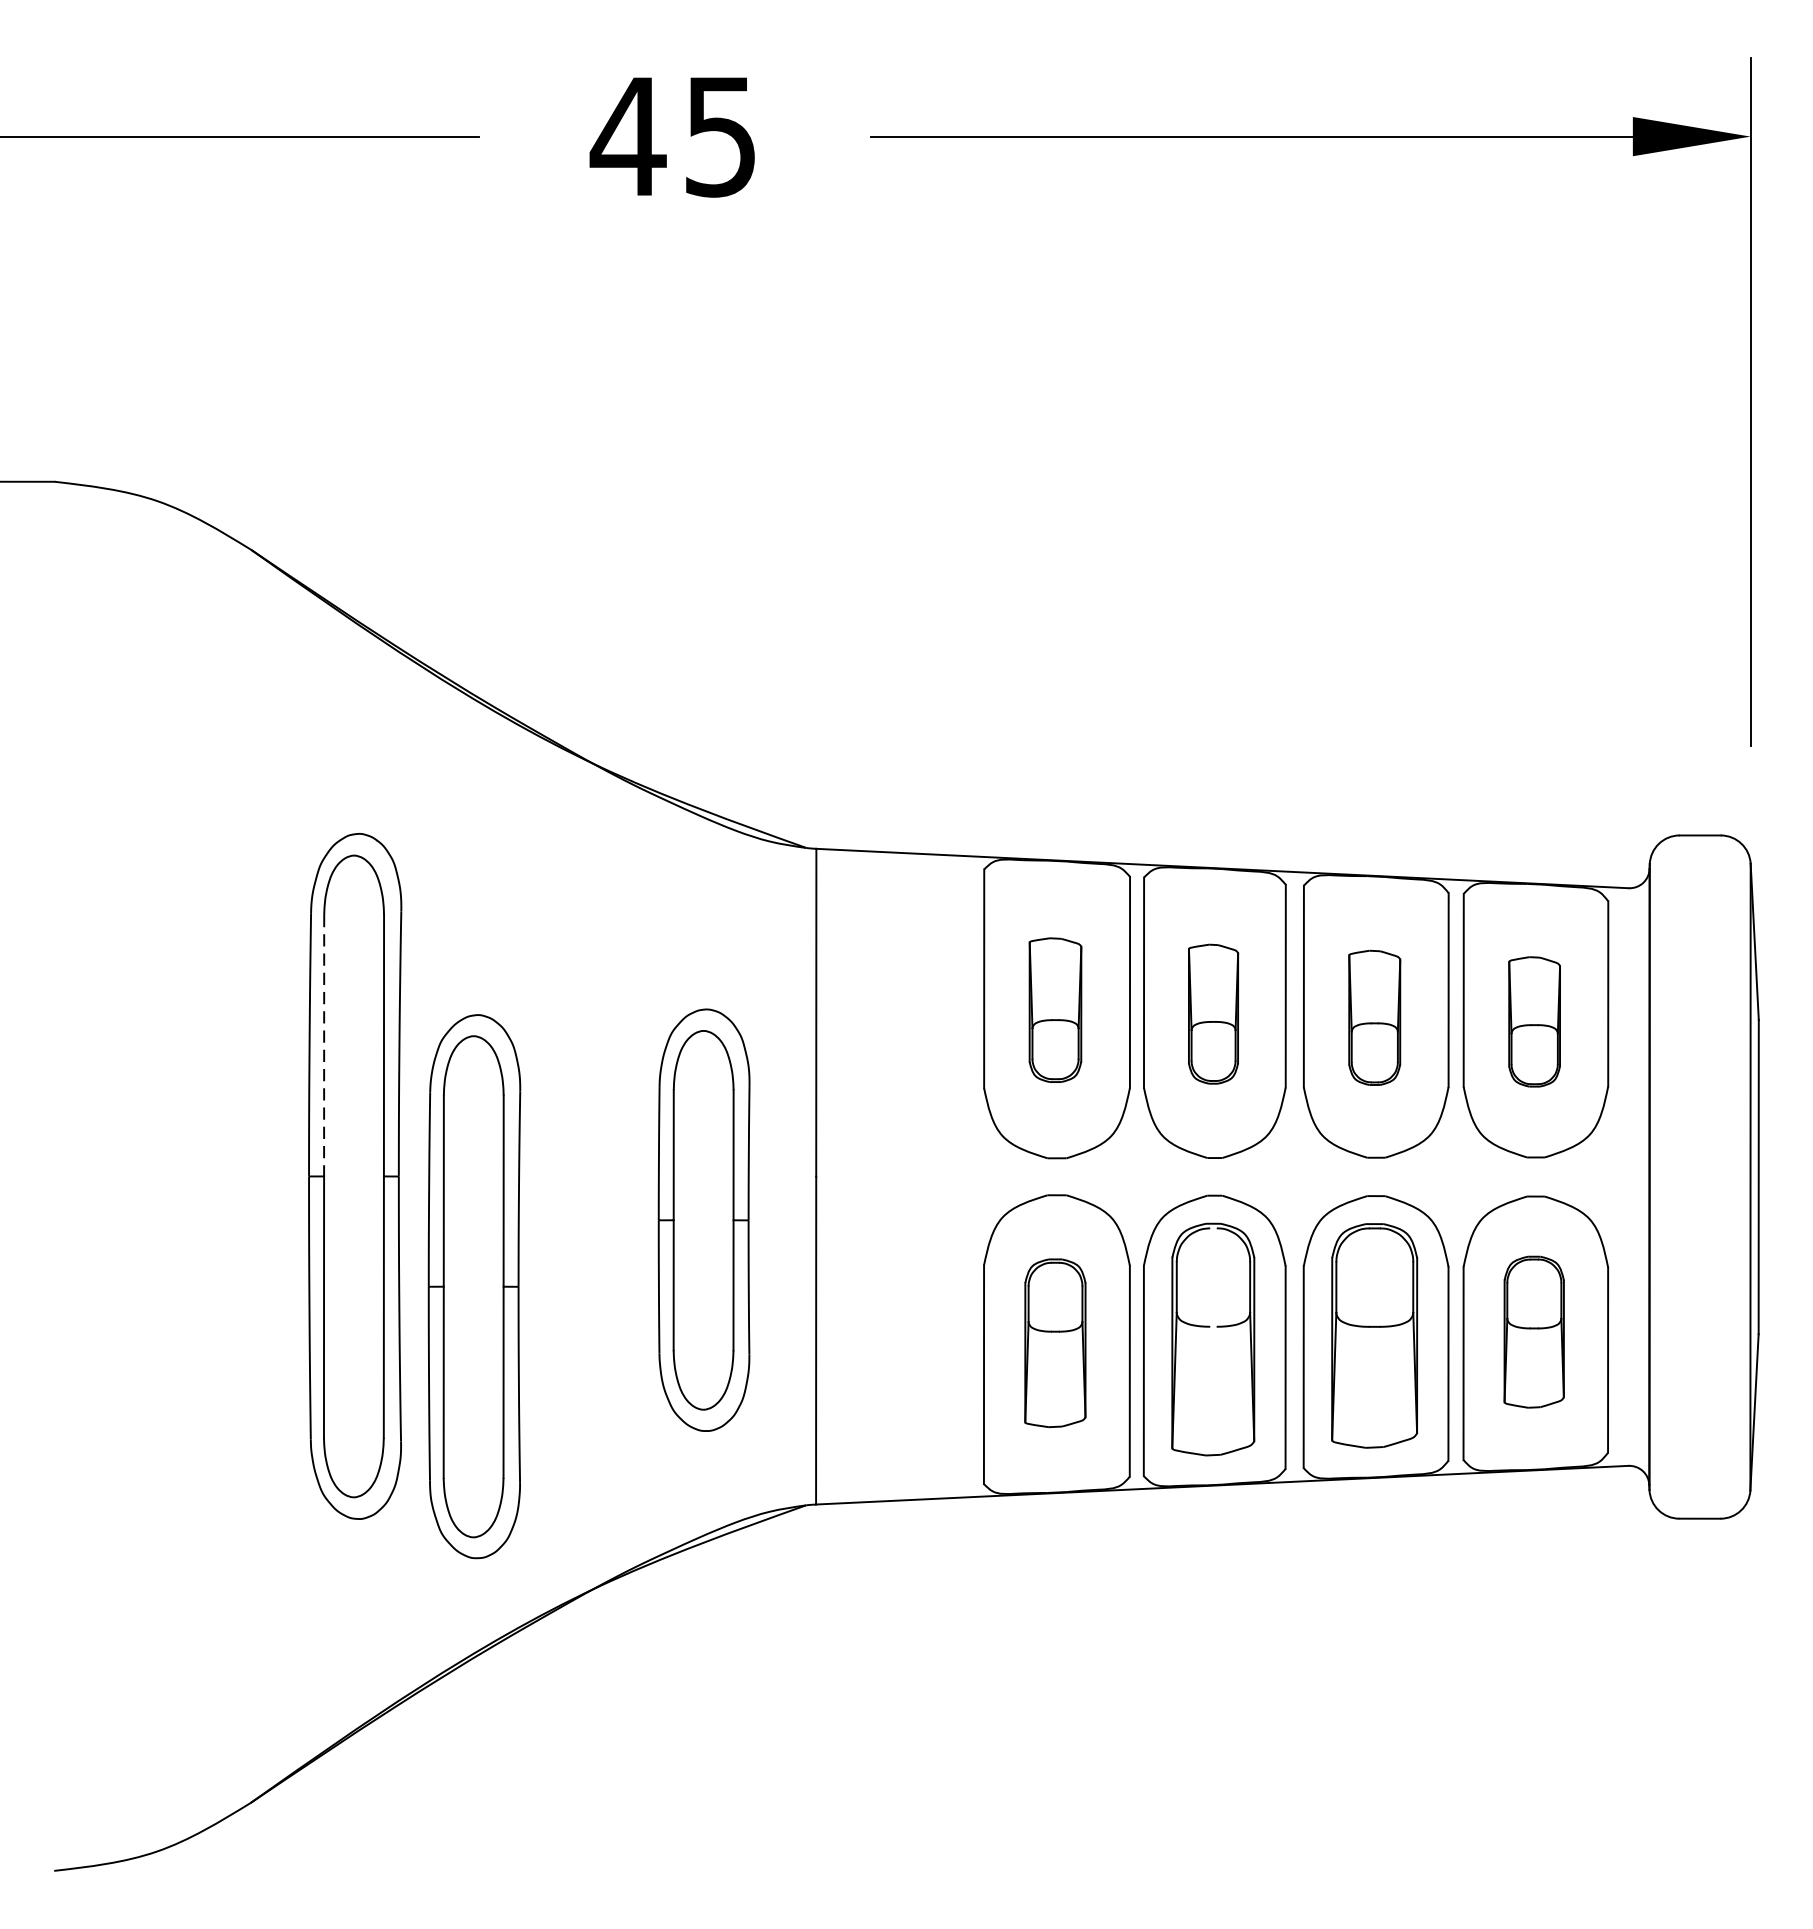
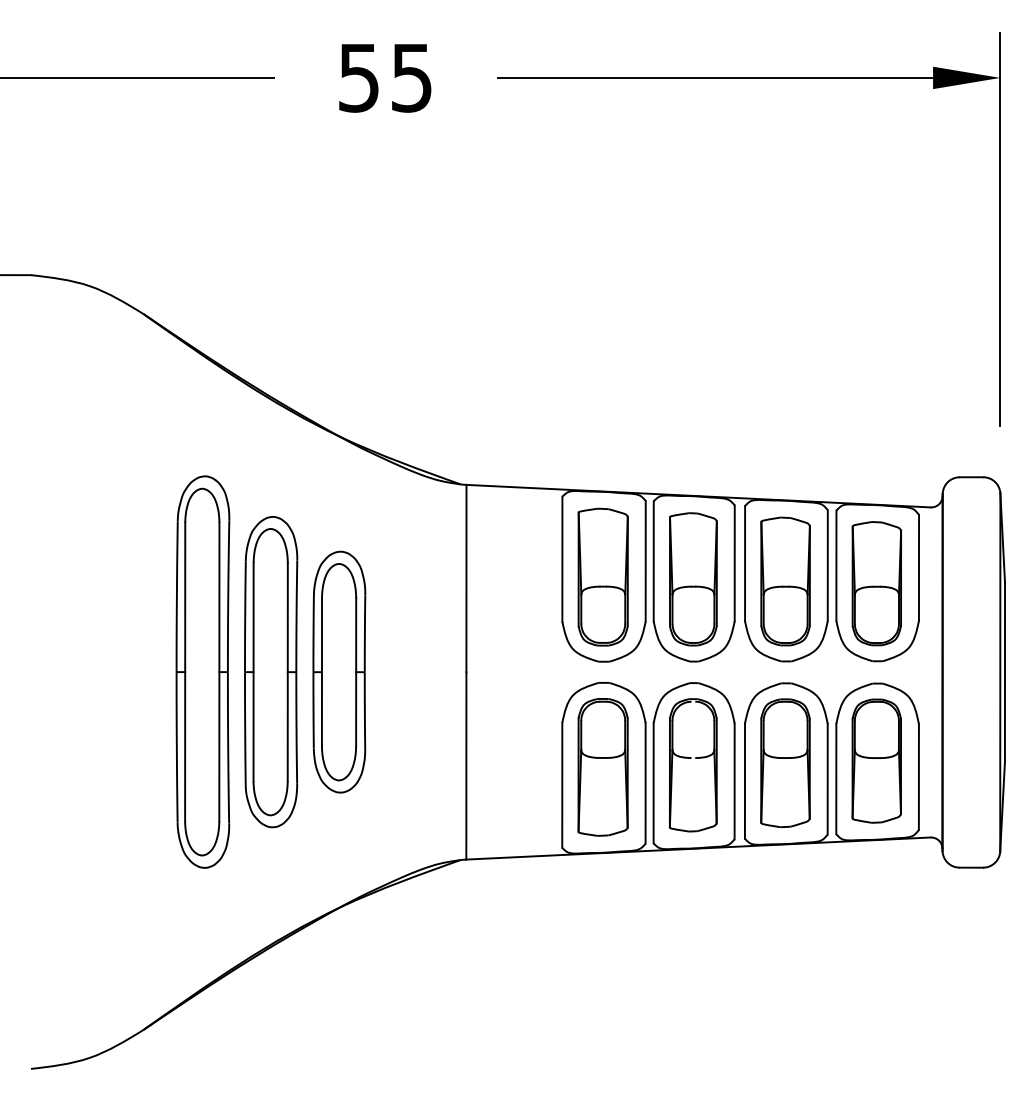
text: (627, 137) -> (358, 78), 45 -> 55
part: (1054, 1009) -> (602, 576), size x1.67
part: (1213, 1014) -> (693, 579), size x1.67
part: (1374, 1017) -> (785, 581), size x1.67
part: (1533, 1021) -> (876, 583), size x1.67
line: (324, 1045) -> (185, 597), dashed -> solid
part: (704, 1219) -> (339, 671), moved
part: (475, 1287) -> (271, 672), moved
part: (1533, 1331) -> (876, 760), size x1.43
part: (1054, 1343) -> (602, 767), size x1.43

